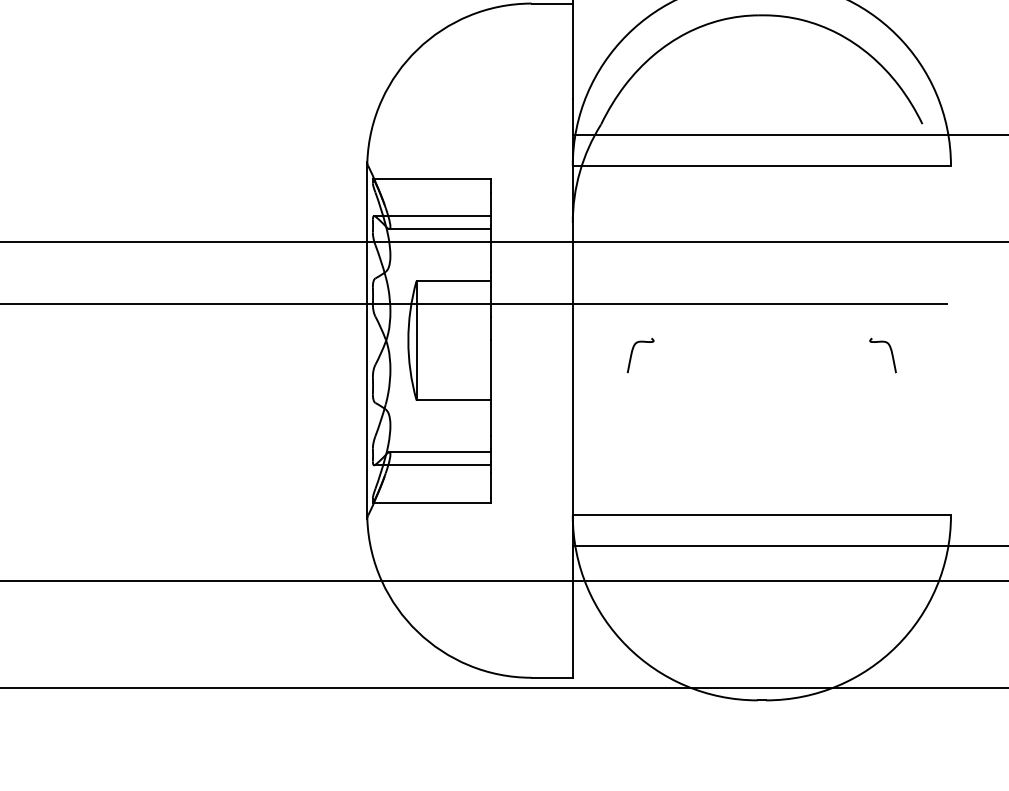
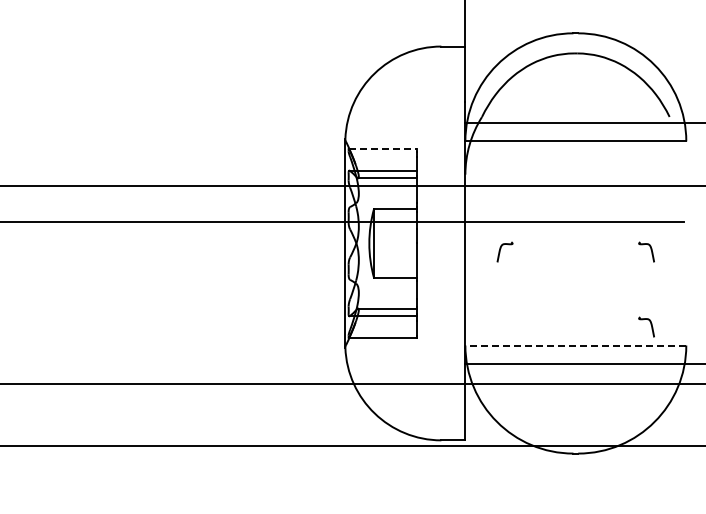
line: (432, 178) -> (383, 148), solid -> dashed
curve: (889, 479) -> (650, 324), added
line: (761, 515) -> (575, 345), solid -> dashed

